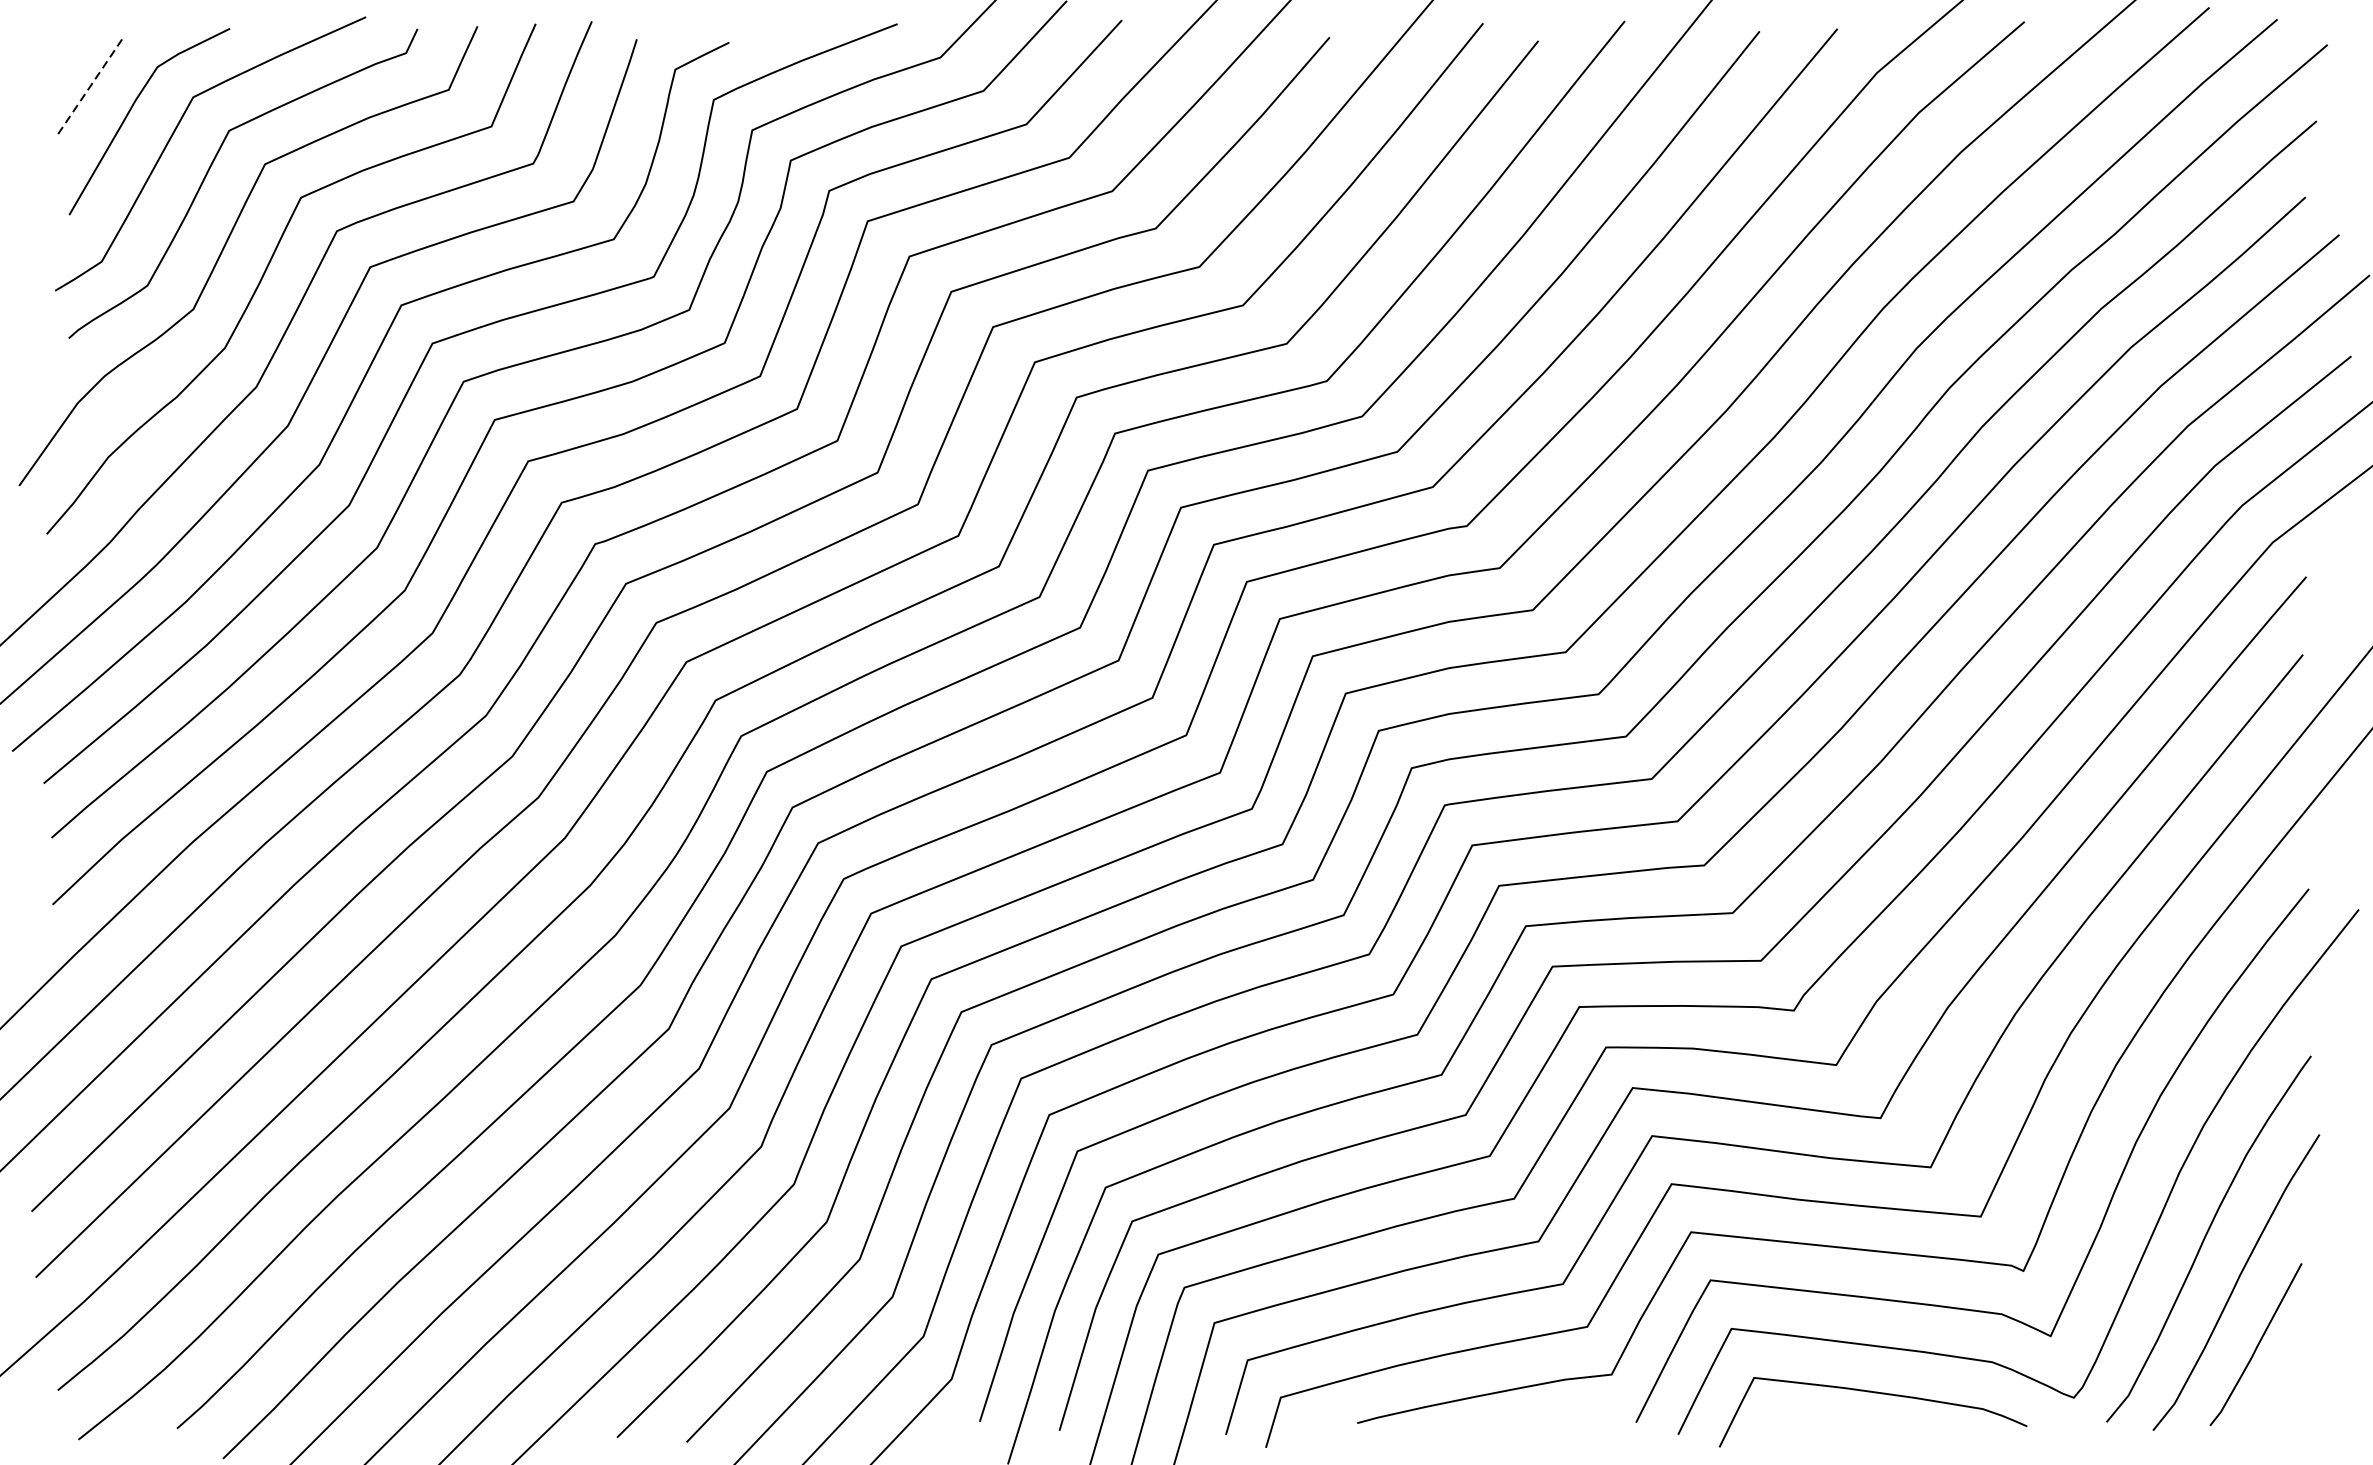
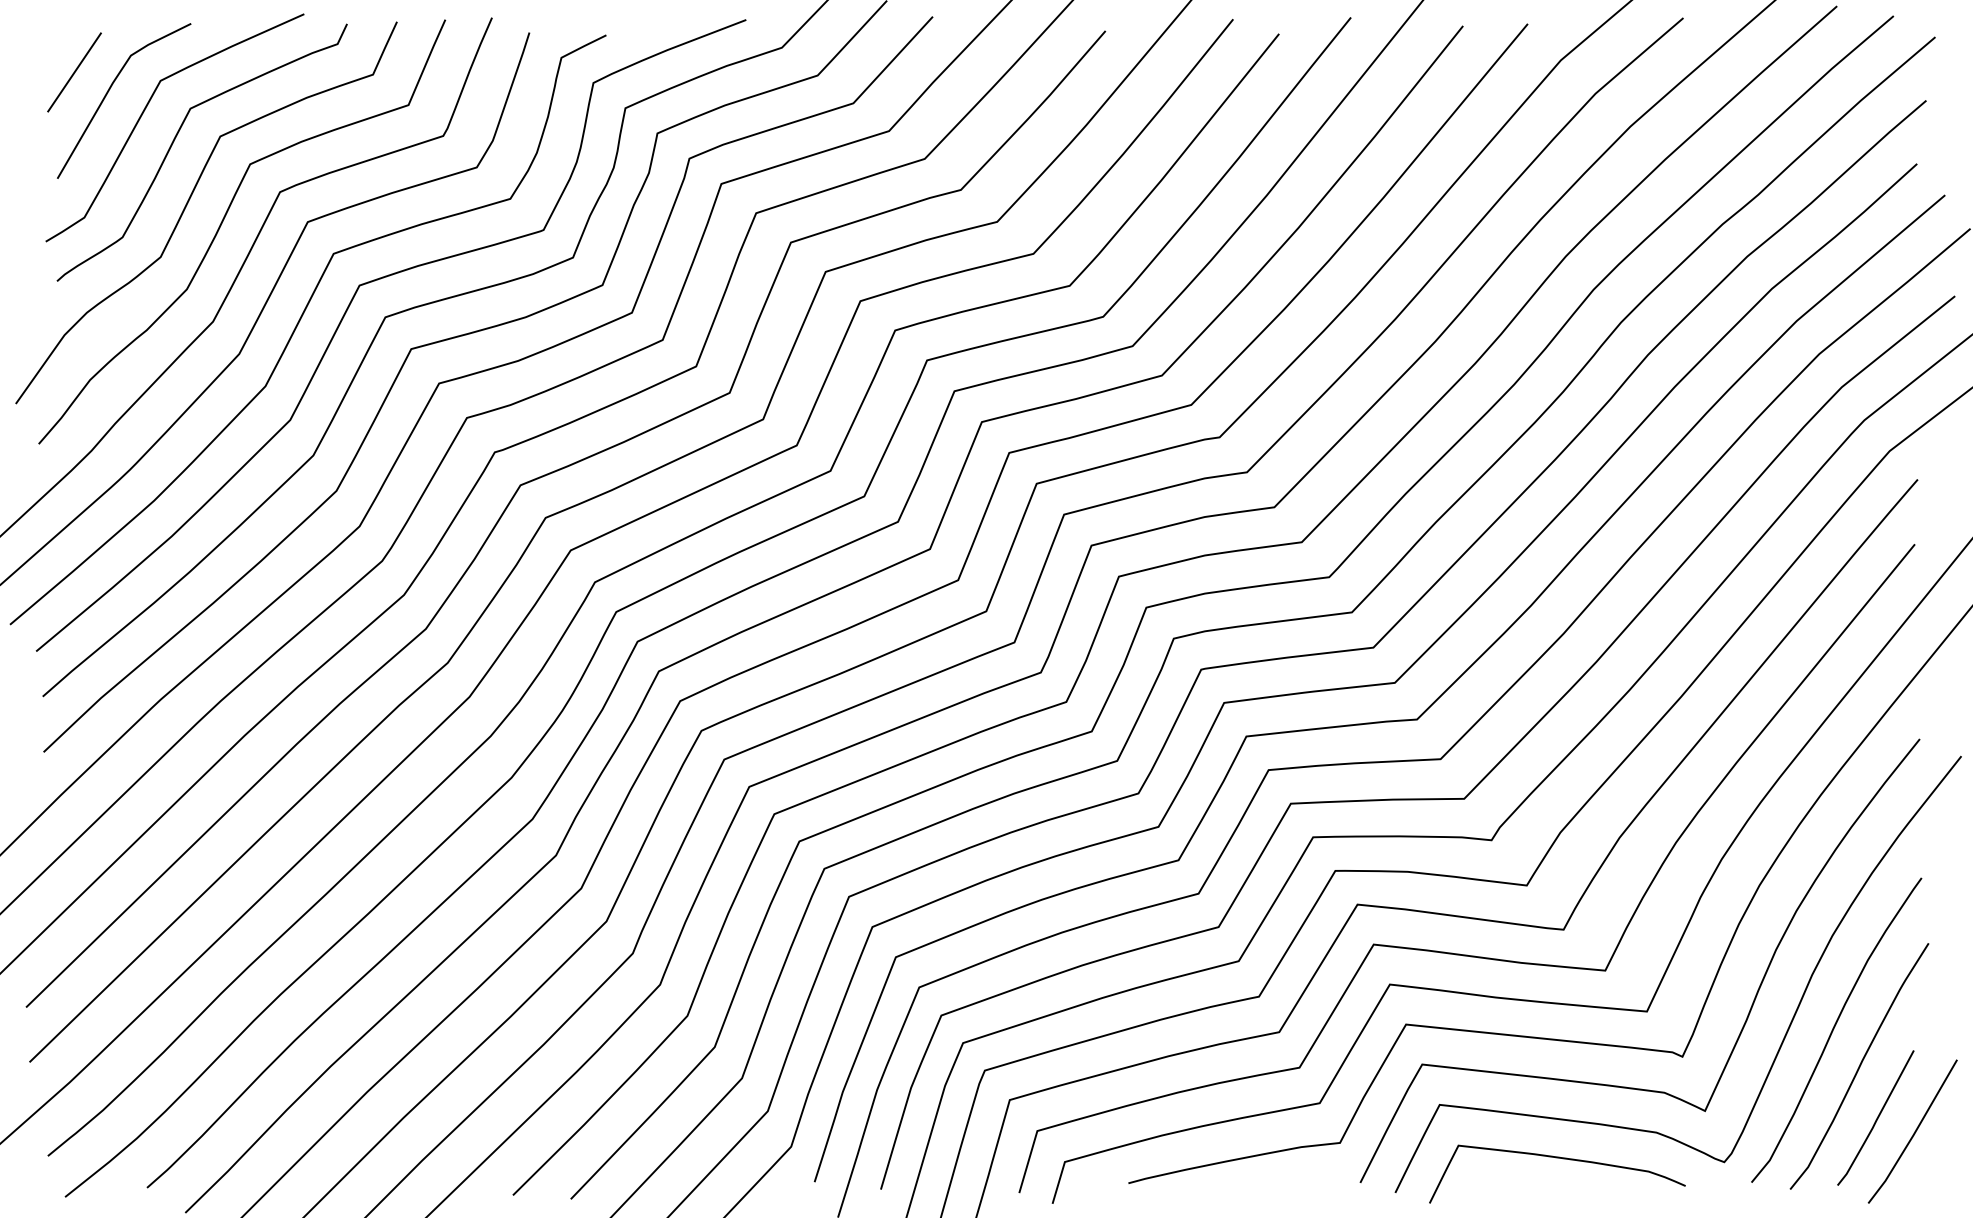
line: (89, 87) -> (74, 72), dashed -> solid
line: (2302, 1360) -> (1914, 1131), added

